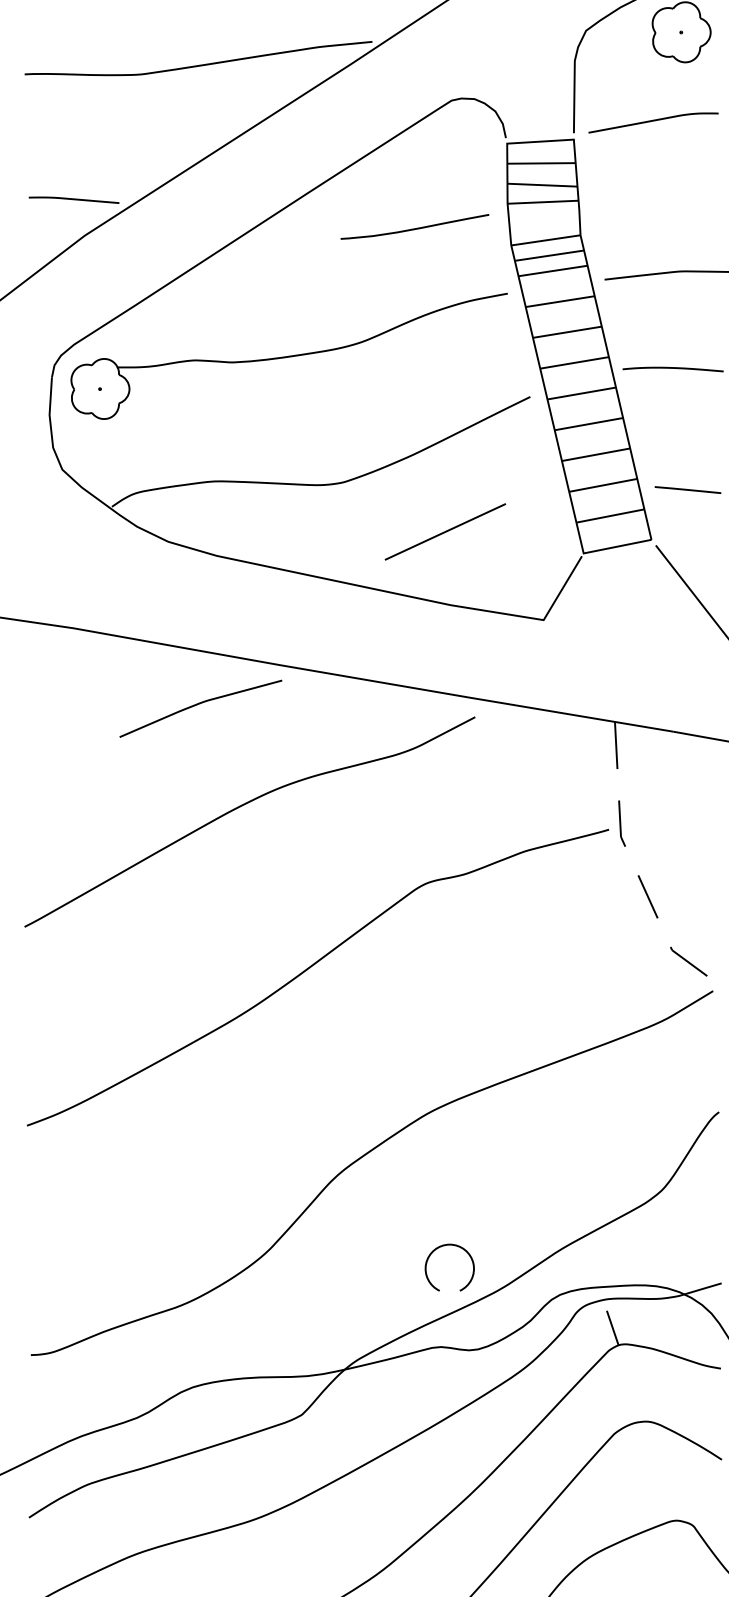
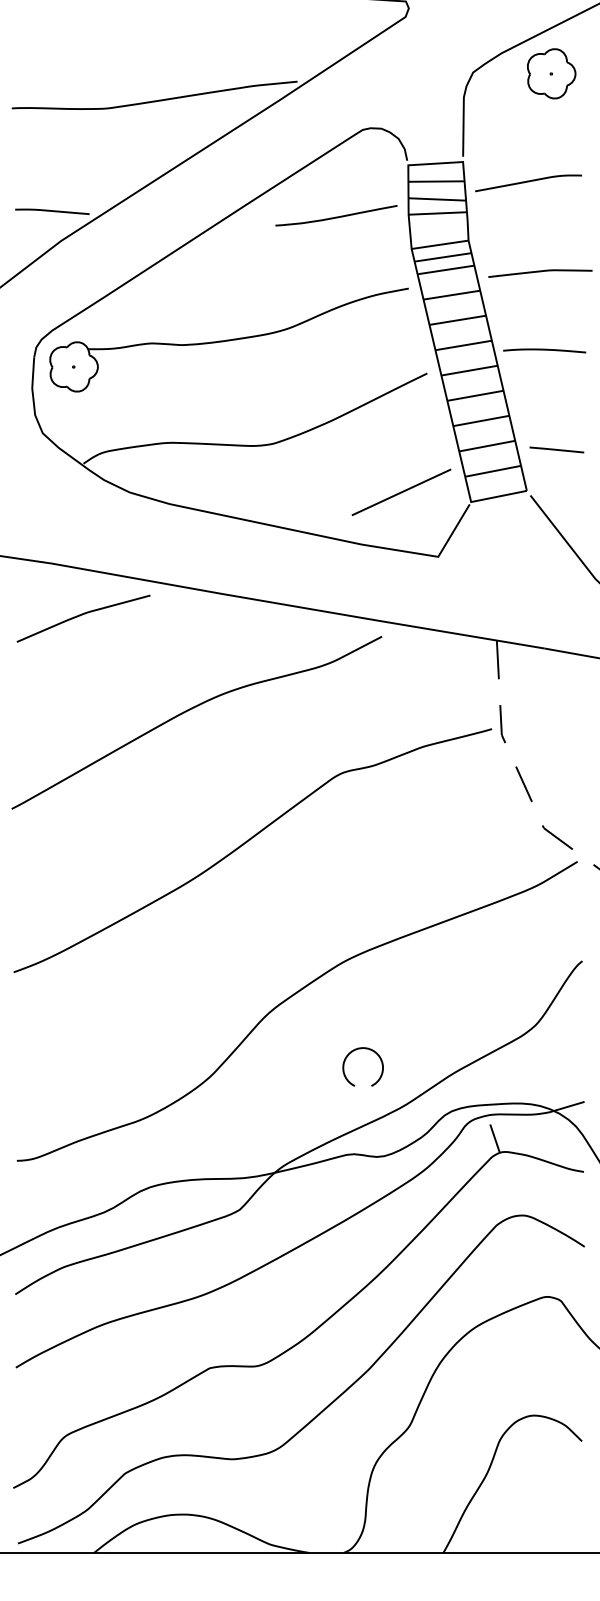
curve: (653, 121) -> (528, 182), moved
curve: (414, 227) -> (336, 216), moved
line: (445, 532) -> (401, 492), moved
curve: (199, 704) -> (82, 615), moved
arc: (439, 1248) -> (354, 1051), moved

